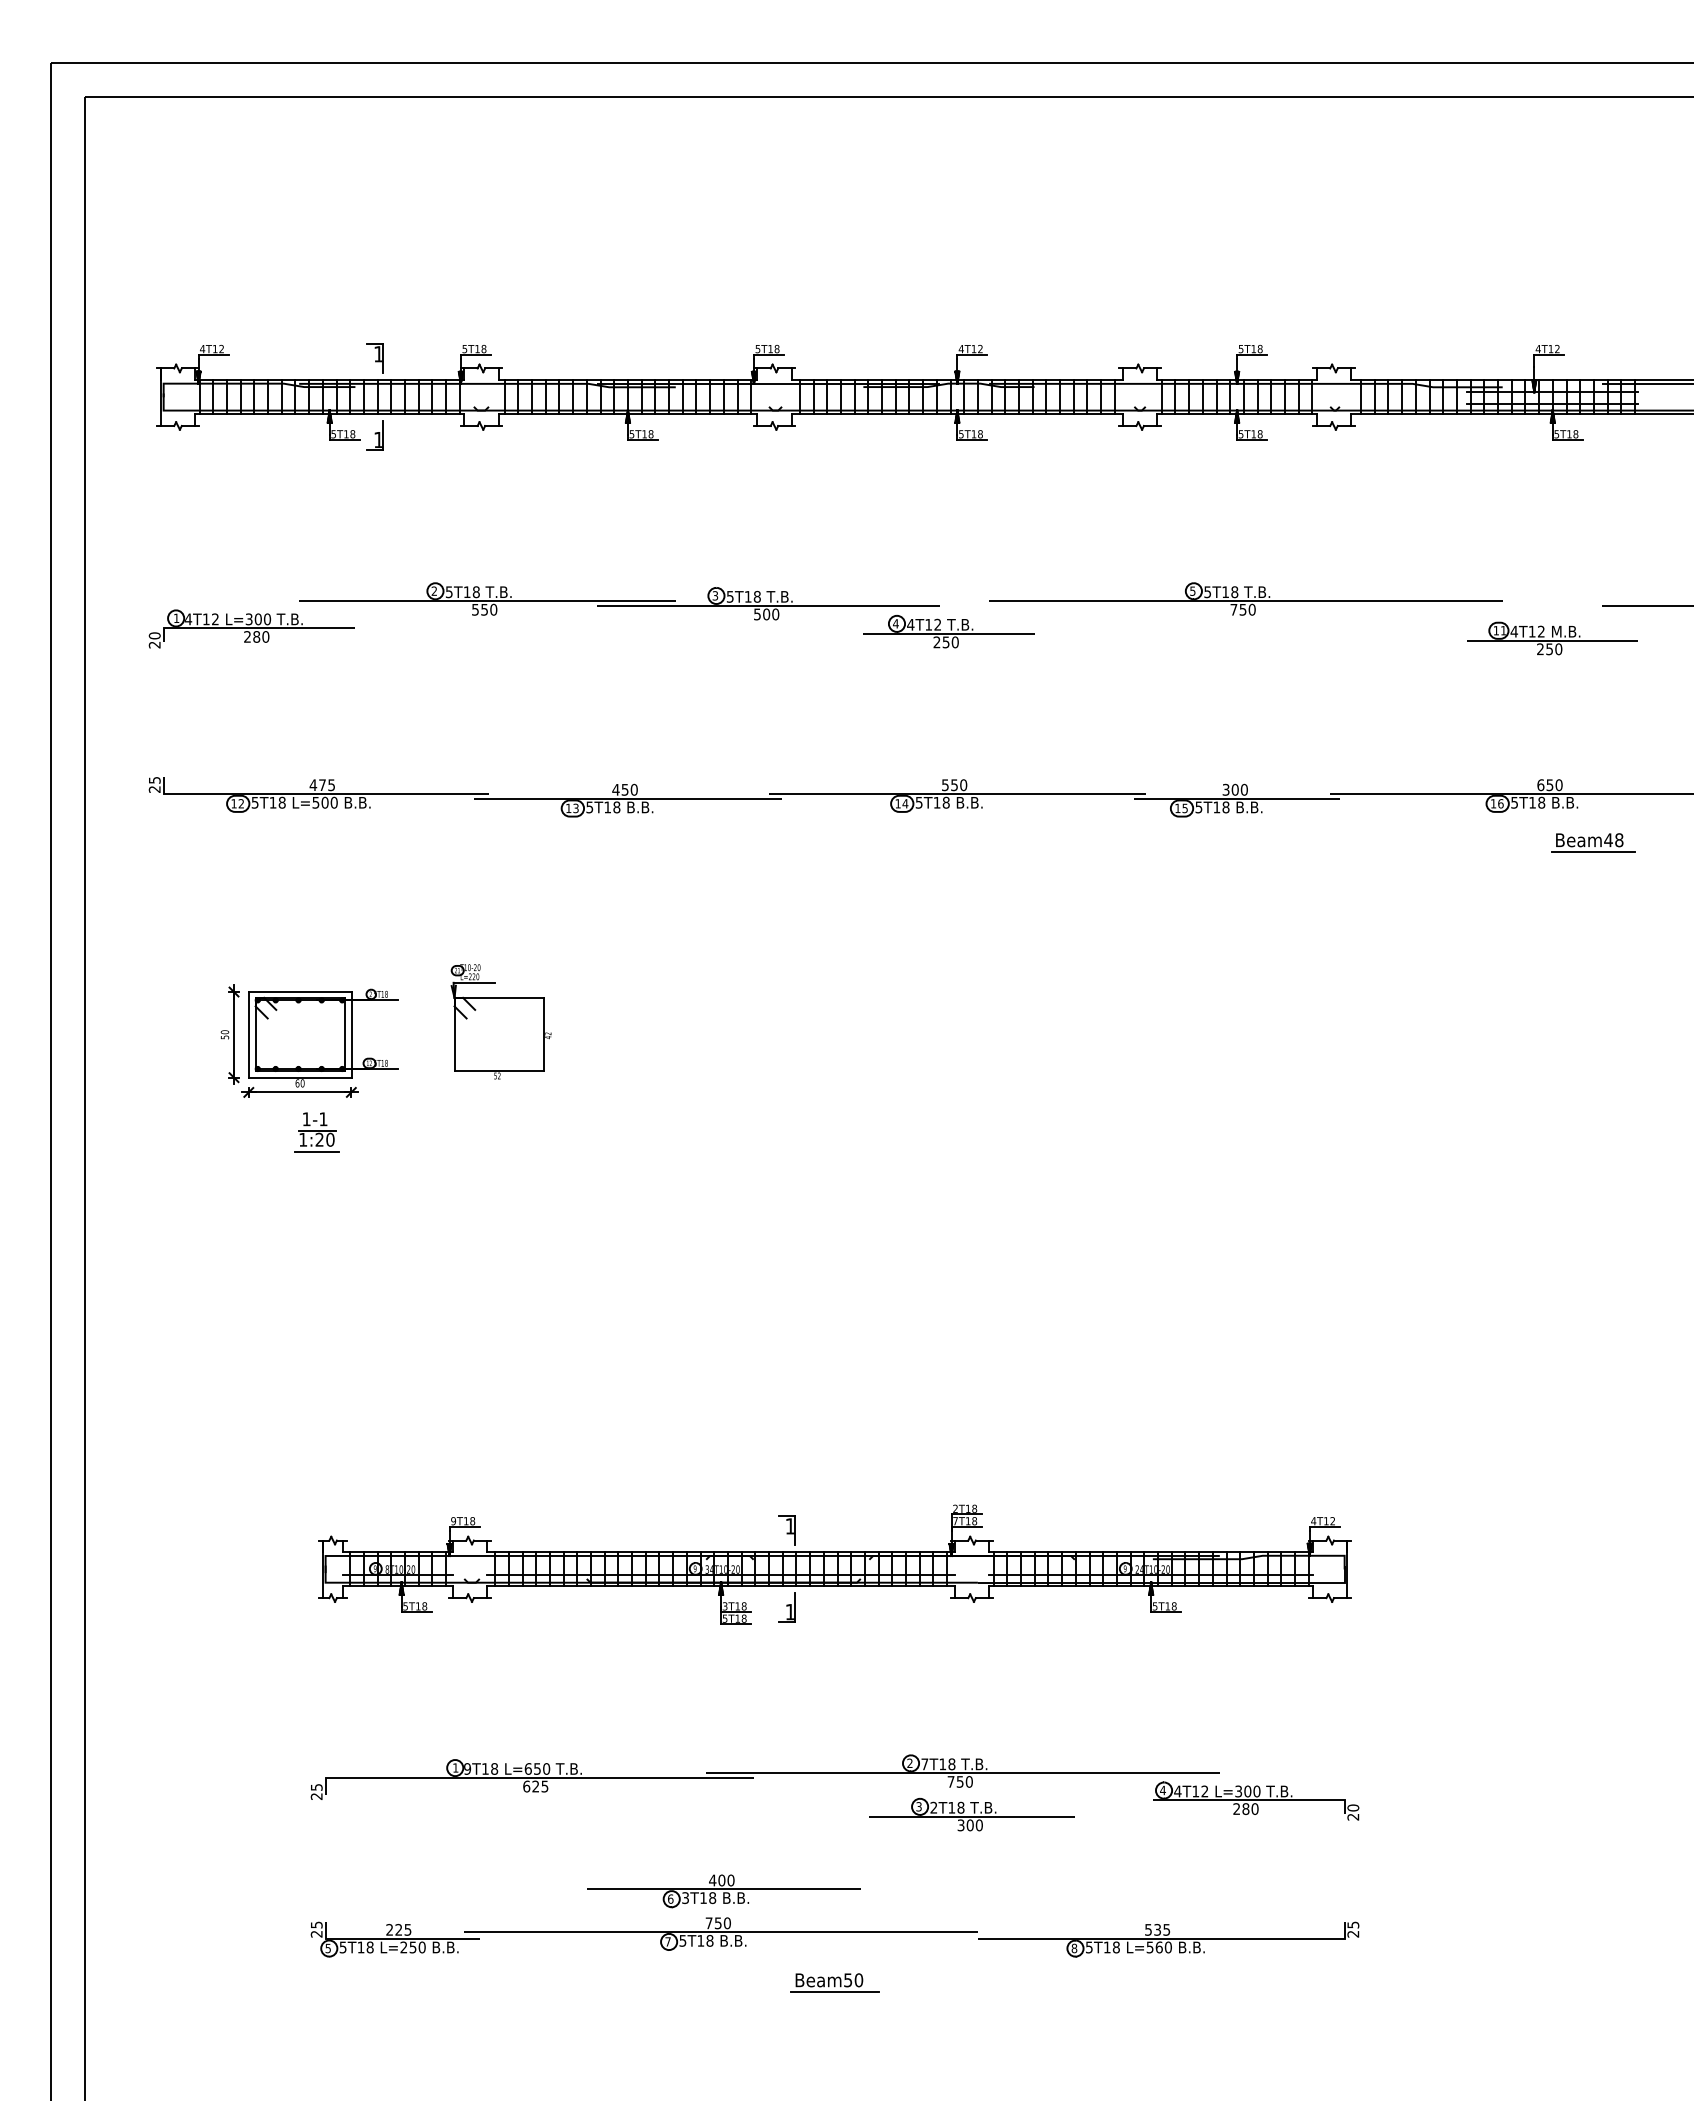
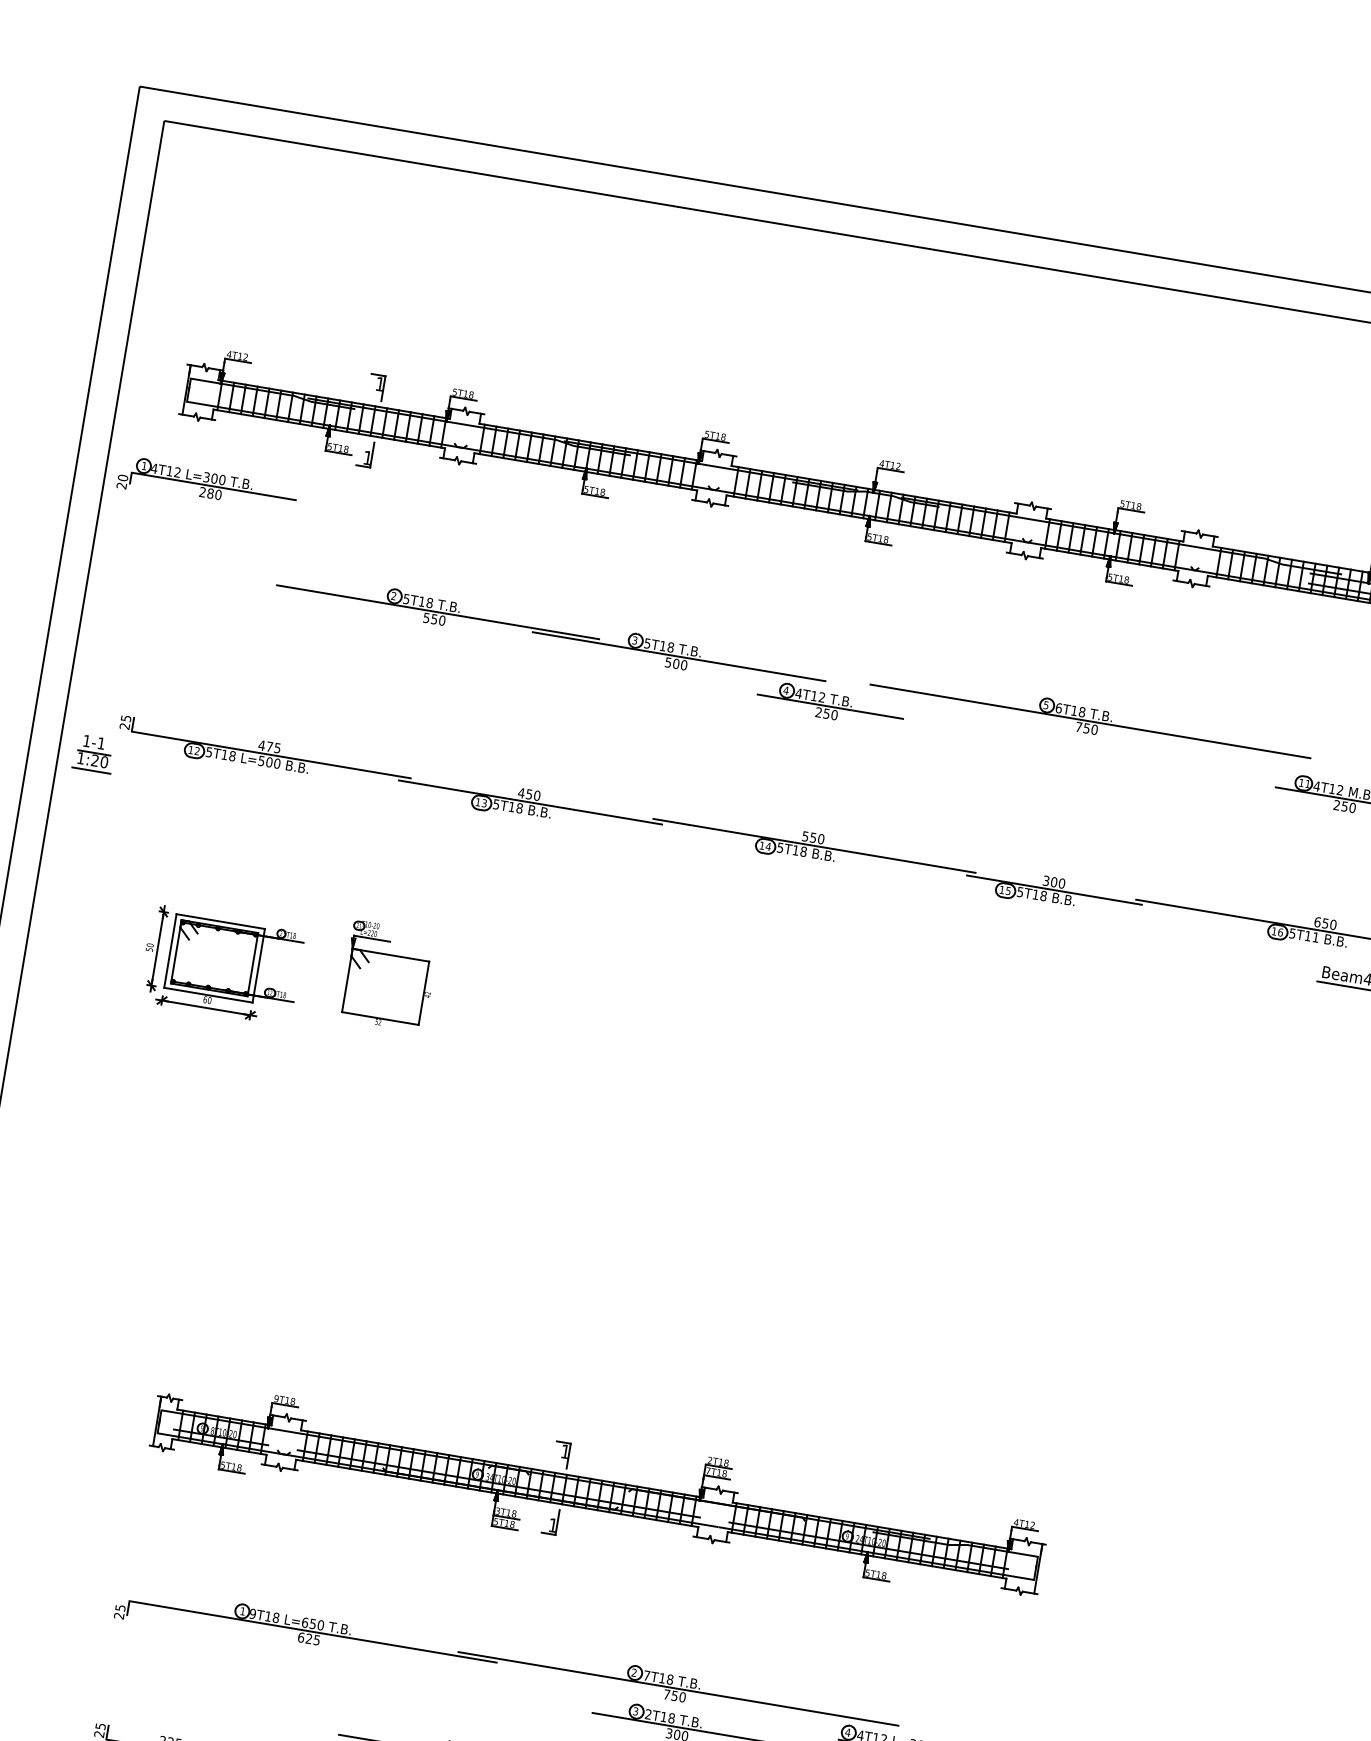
text: (1207, 592) -> (1058, 708), 5T18 -> 6T18
part: (251, 628) -> (207, 485), moved
text: (1541, 802) -> (1315, 937), 5T18 -> 5T11
part: (316, 1132) -> (93, 753), moved

